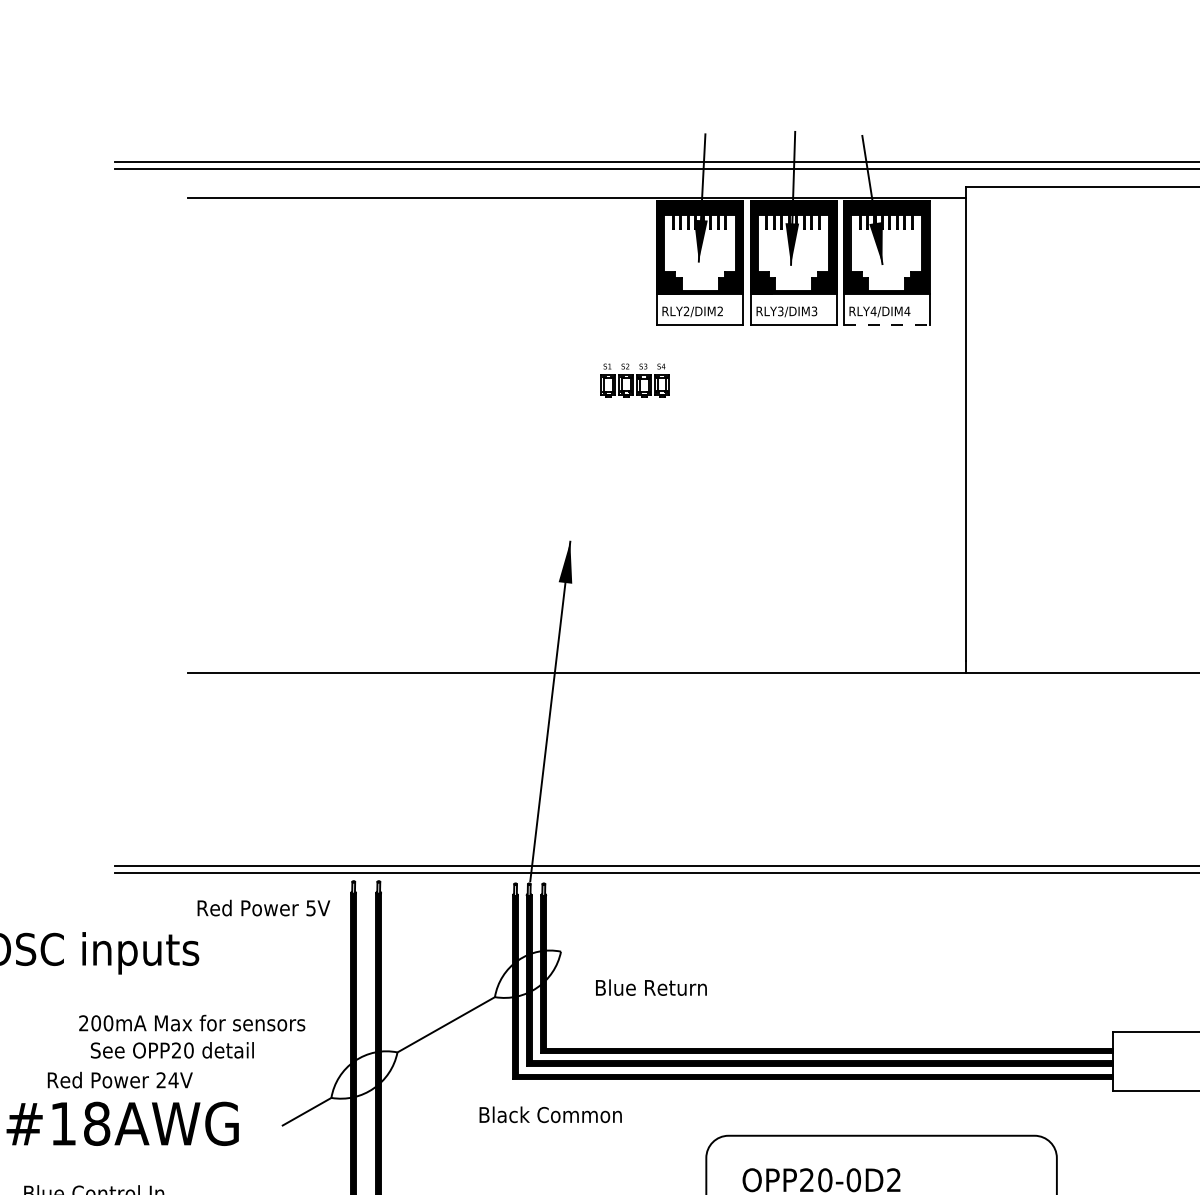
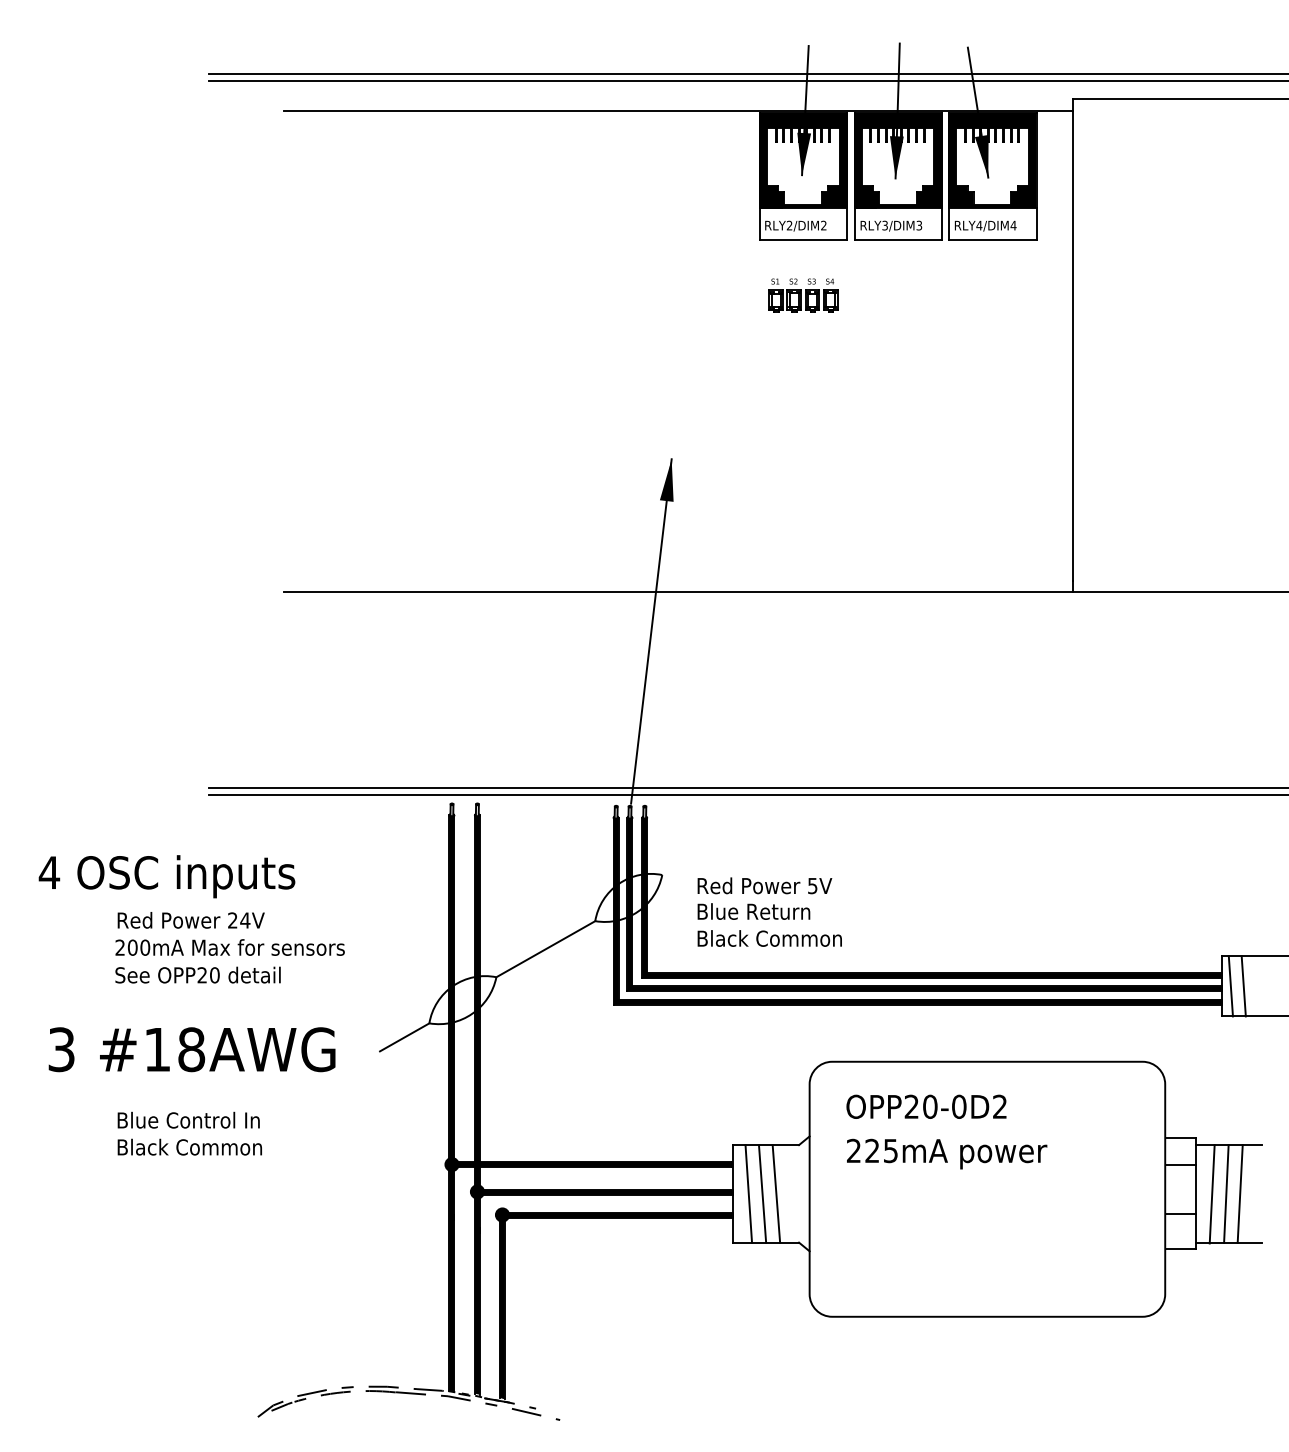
line: (886, 325) -> (992, 239), dashed -> solid
part: (635, 380) -> (803, 295), moved
text: (263, 907) -> (764, 885), moved
text: (191, 1023) -> (229, 947), moved
text: (171, 1049) -> (197, 974), moved
line: (1121, 1061) -> (1230, 986), added
line: (1134, 1061) -> (1243, 986), added
text: (119, 1080) -> (190, 920), moved
text: (550, 1114) -> (769, 938), moved

